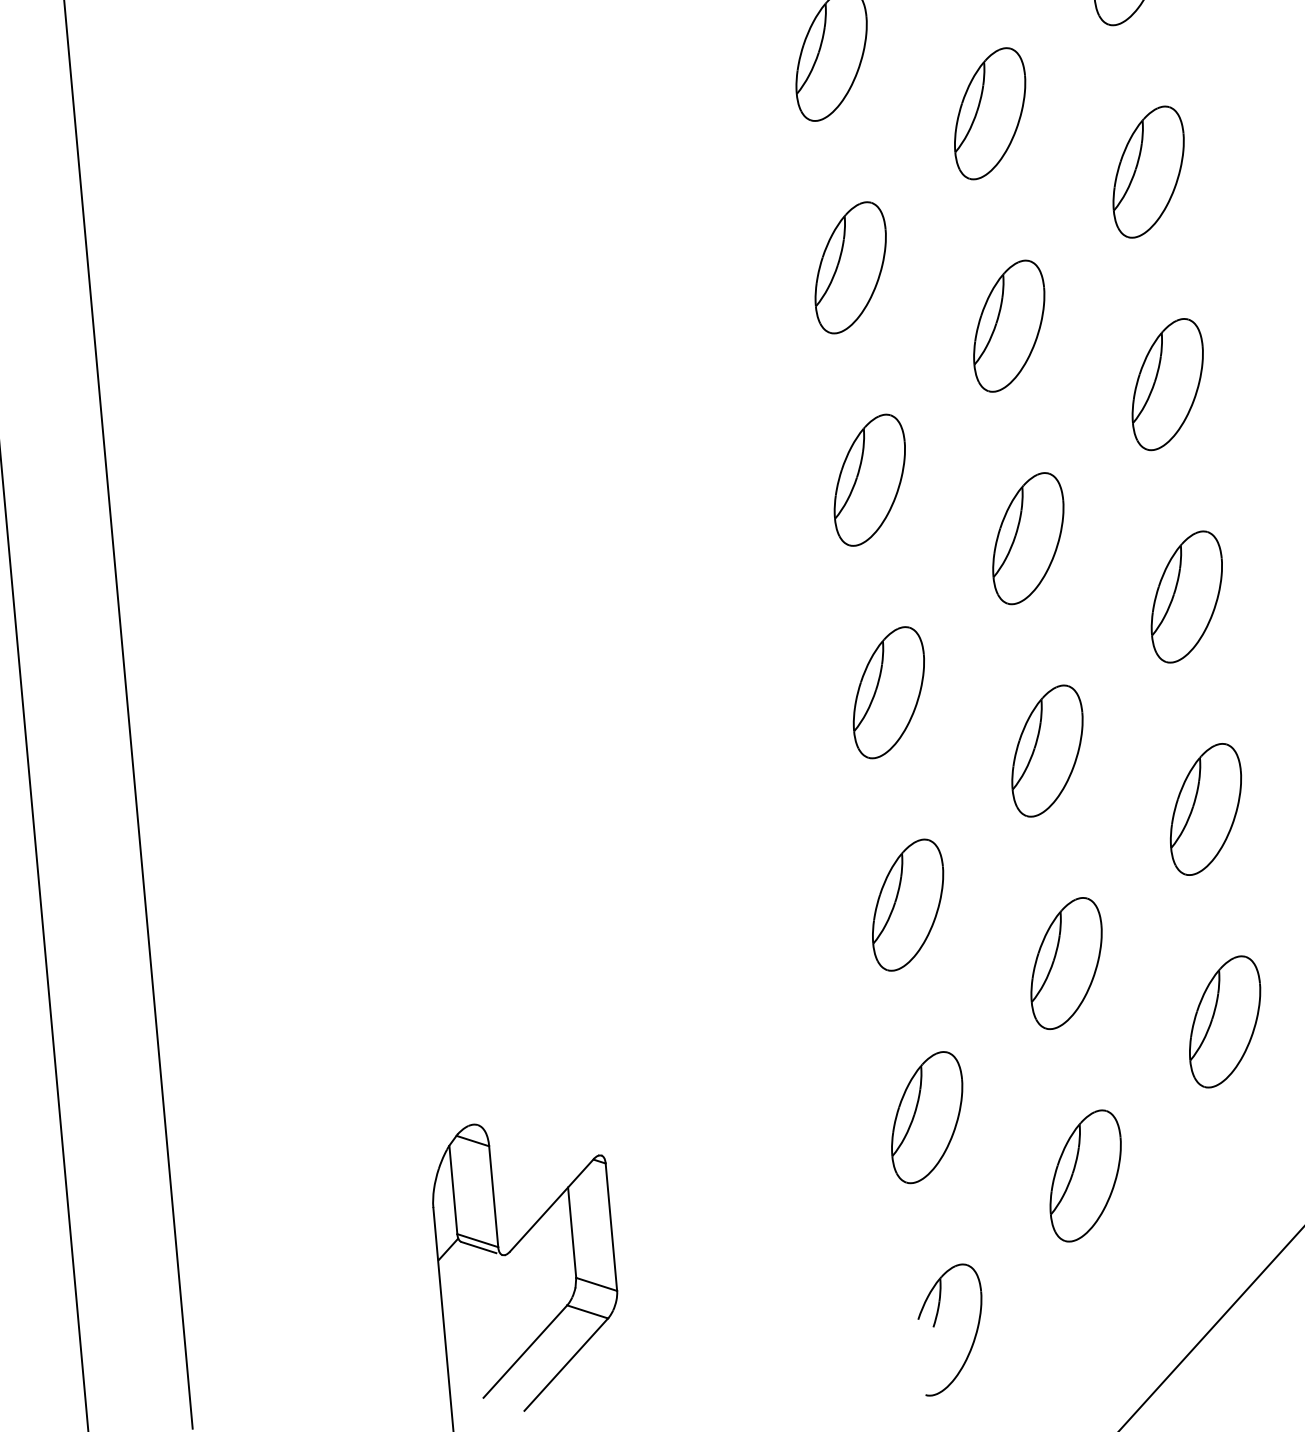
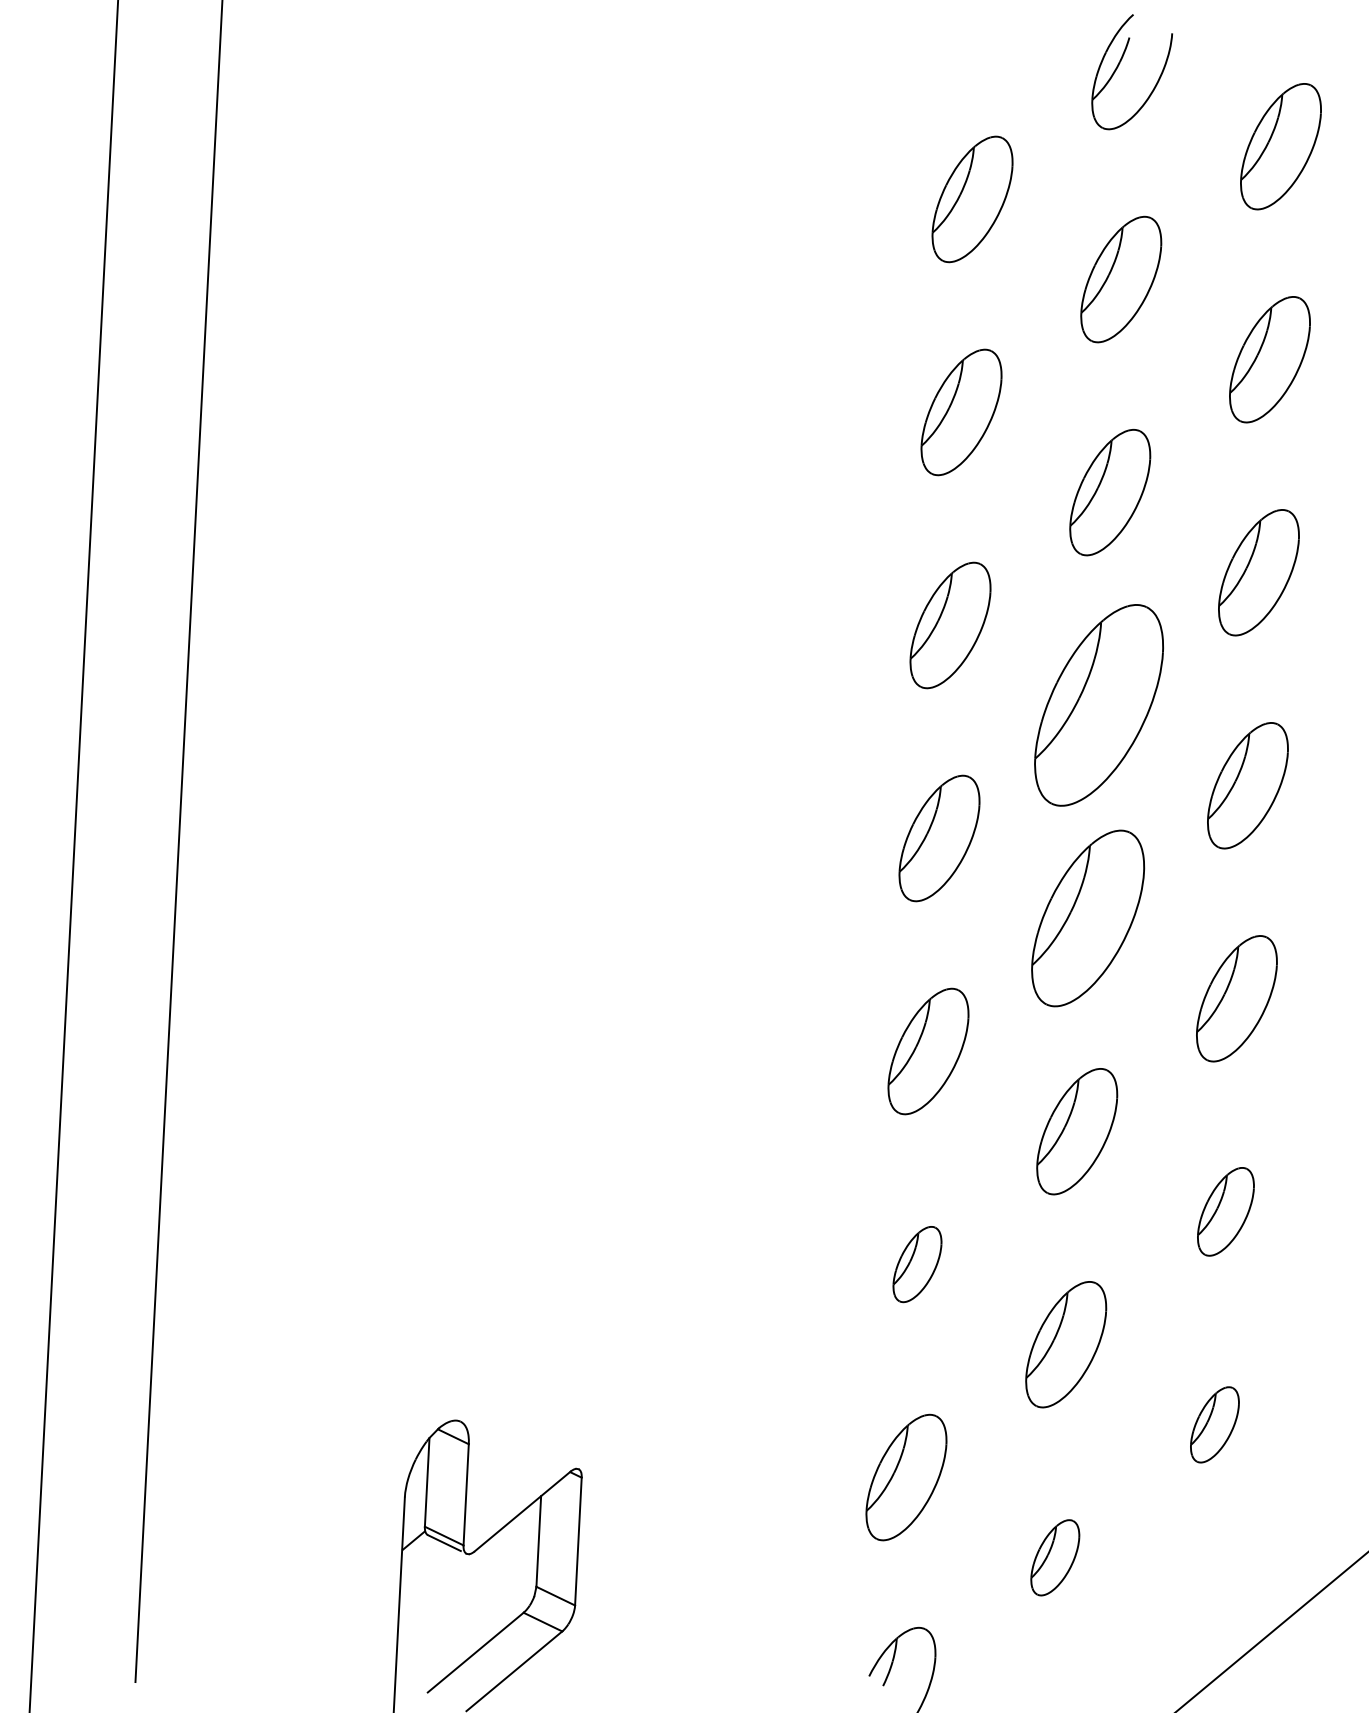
part: (1009, 326) -> (1099, 705), size x1.6
part: (1028, 538) -> (1088, 918), size x1.4
part: (1205, 809) -> (1225, 1211), size x0.7
part: (908, 905) -> (917, 1264), size x0.6
part: (1224, 1021) -> (1214, 1424), size x0.6
part: (1085, 1175) -> (1055, 1557), size x0.6

